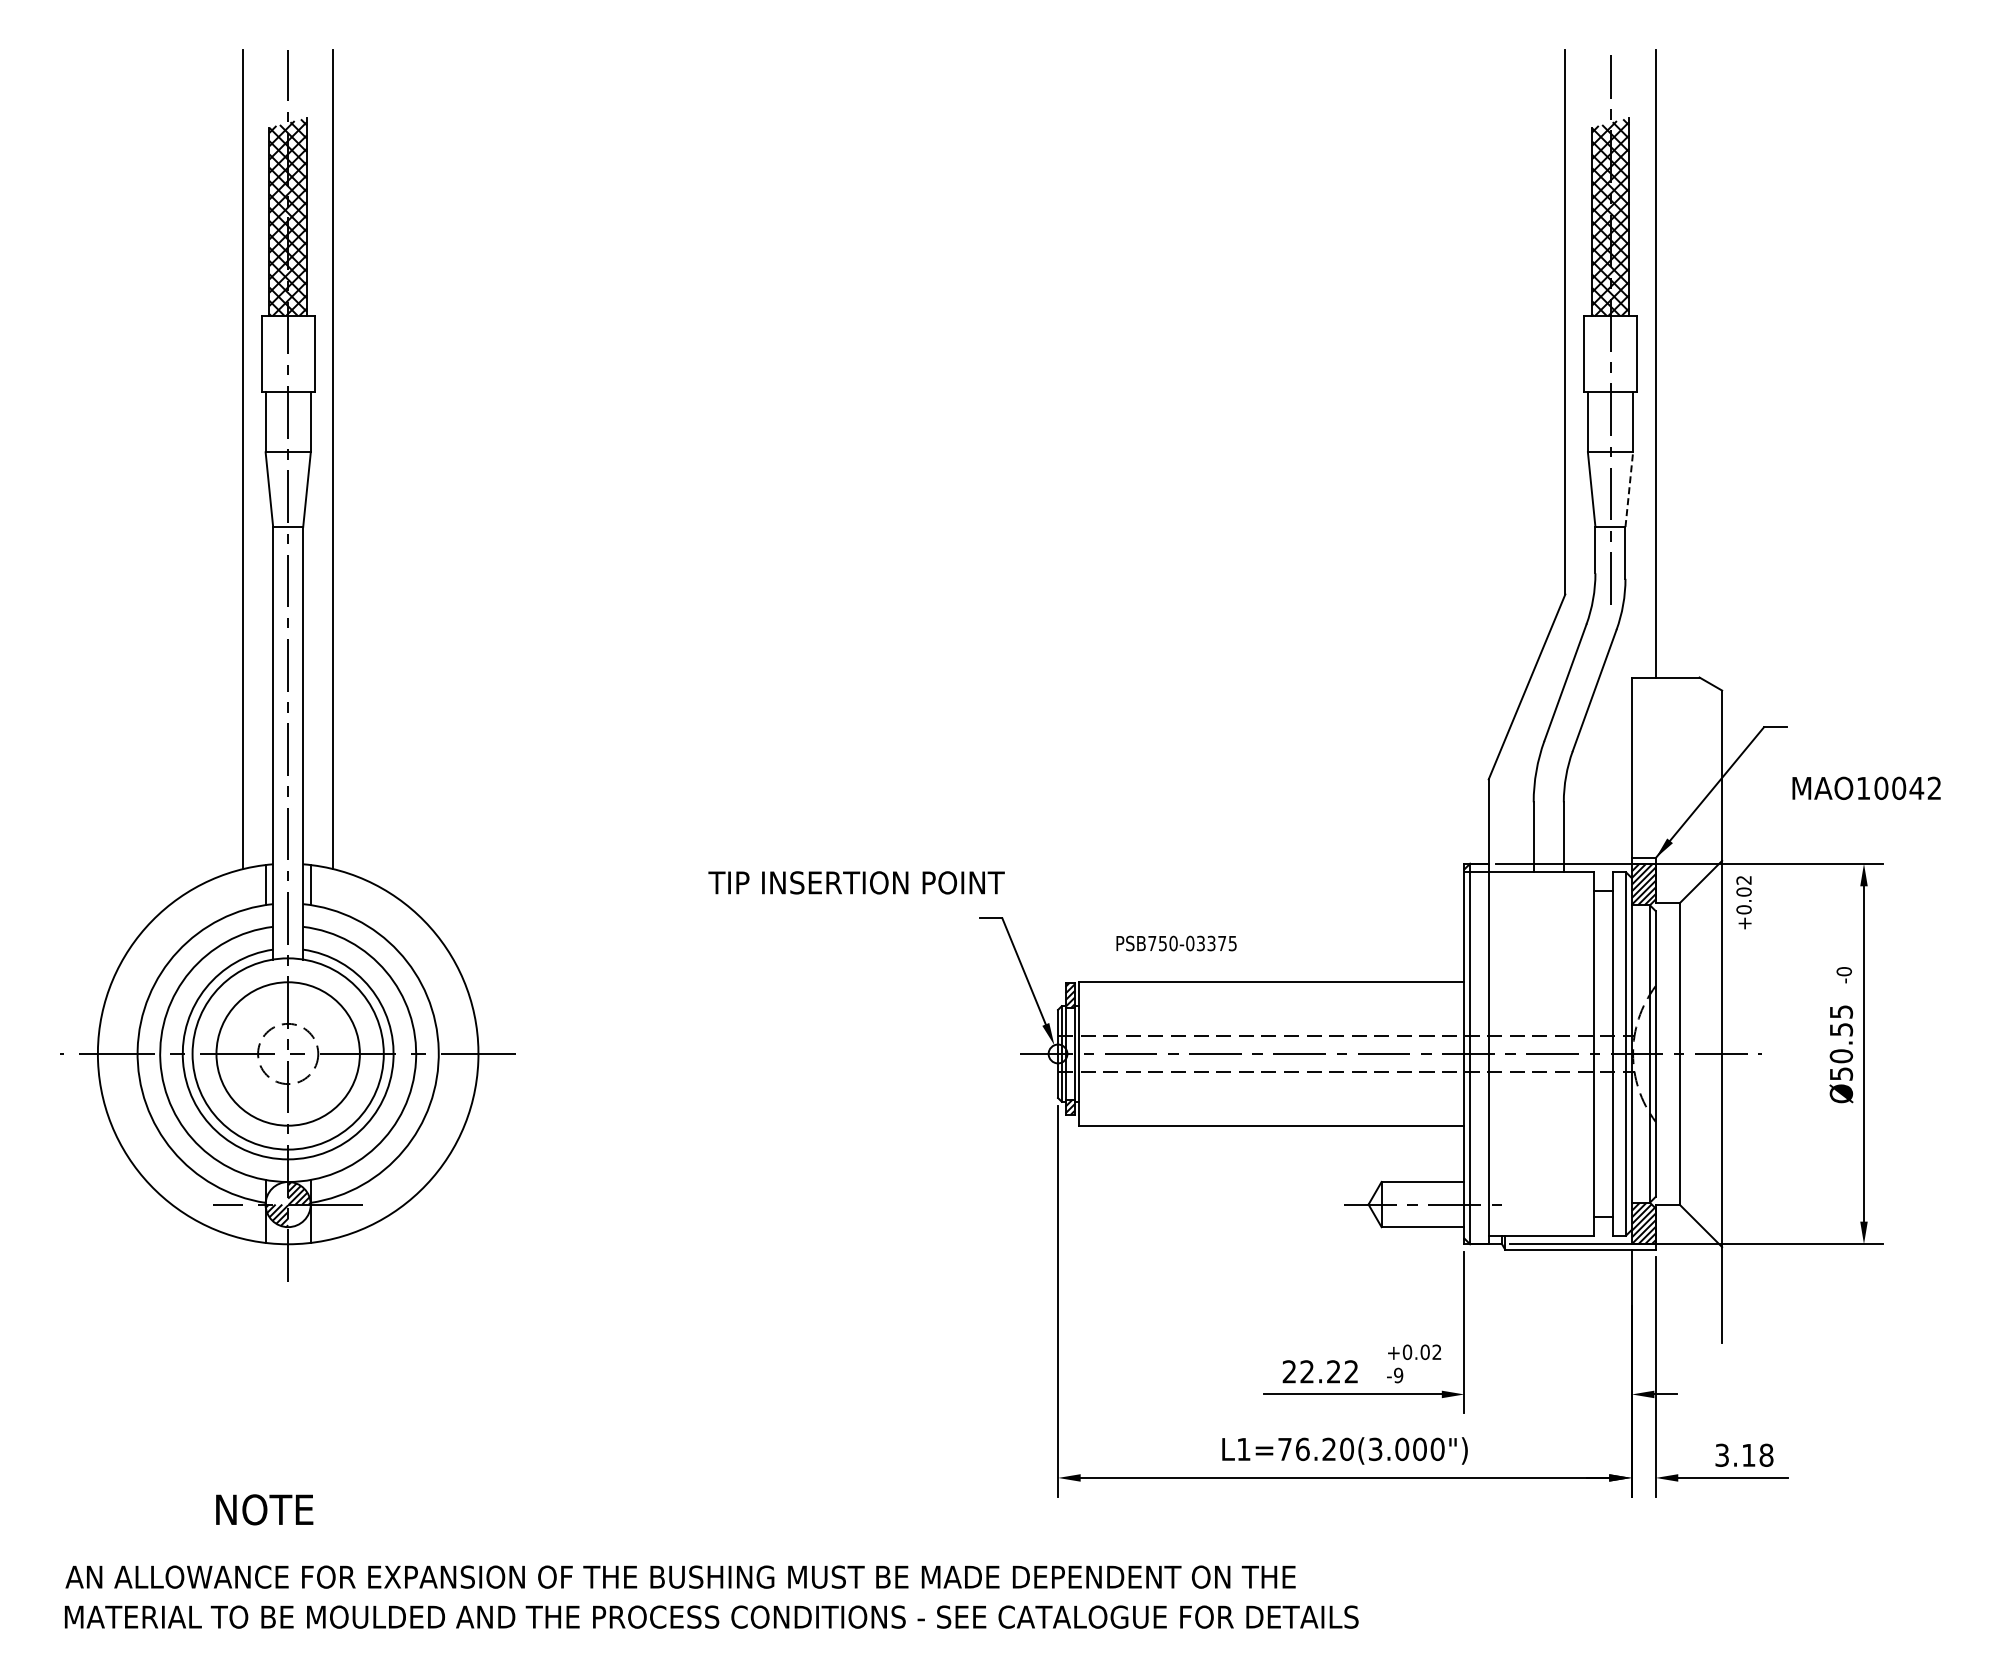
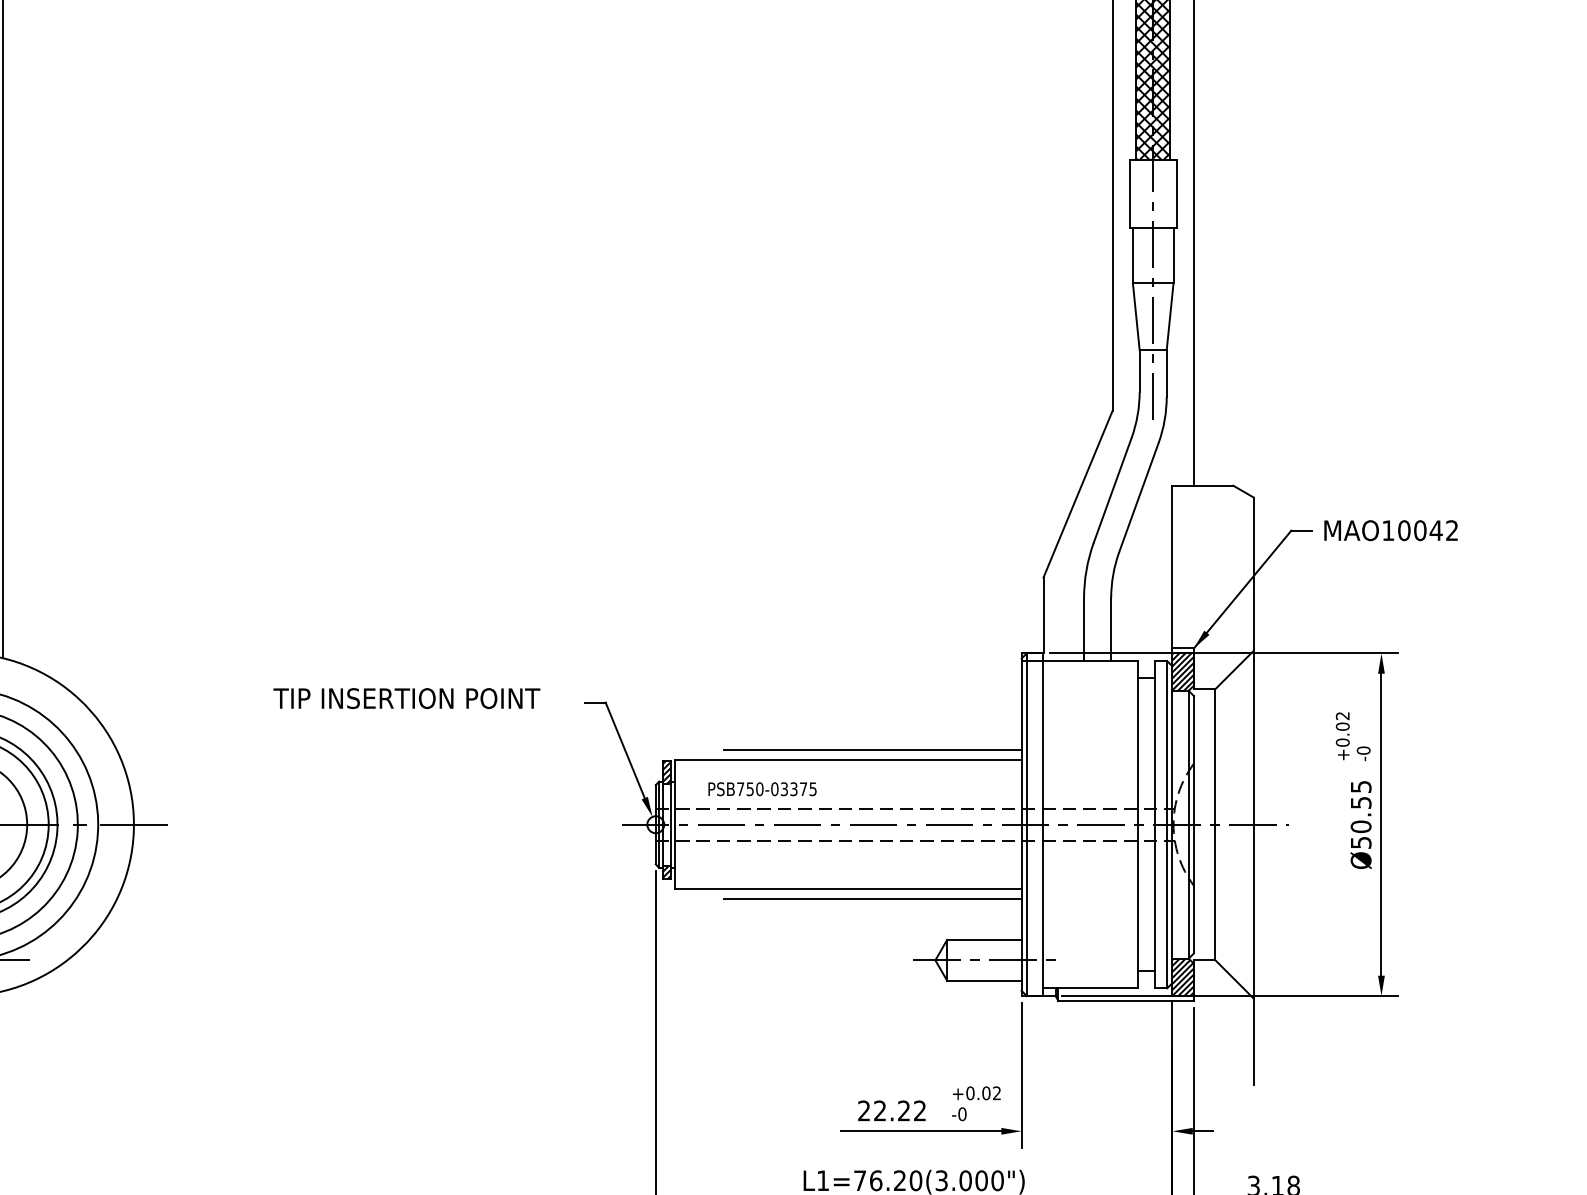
line: (1629, 489) -> (1170, 316), dashed -> solid
text: (1866, 787) -> (1390, 529), moved
text: (856, 882) -> (406, 698), moved
text: (1743, 902) -> (1342, 736), moved
text: (1176, 943) -> (762, 789), moved
line: (1298, 971) -> (872, 750), added
line: (1298, 1136) -> (872, 899), added
text: (1398, 1375) -> (962, 1114), -9 -> -0

